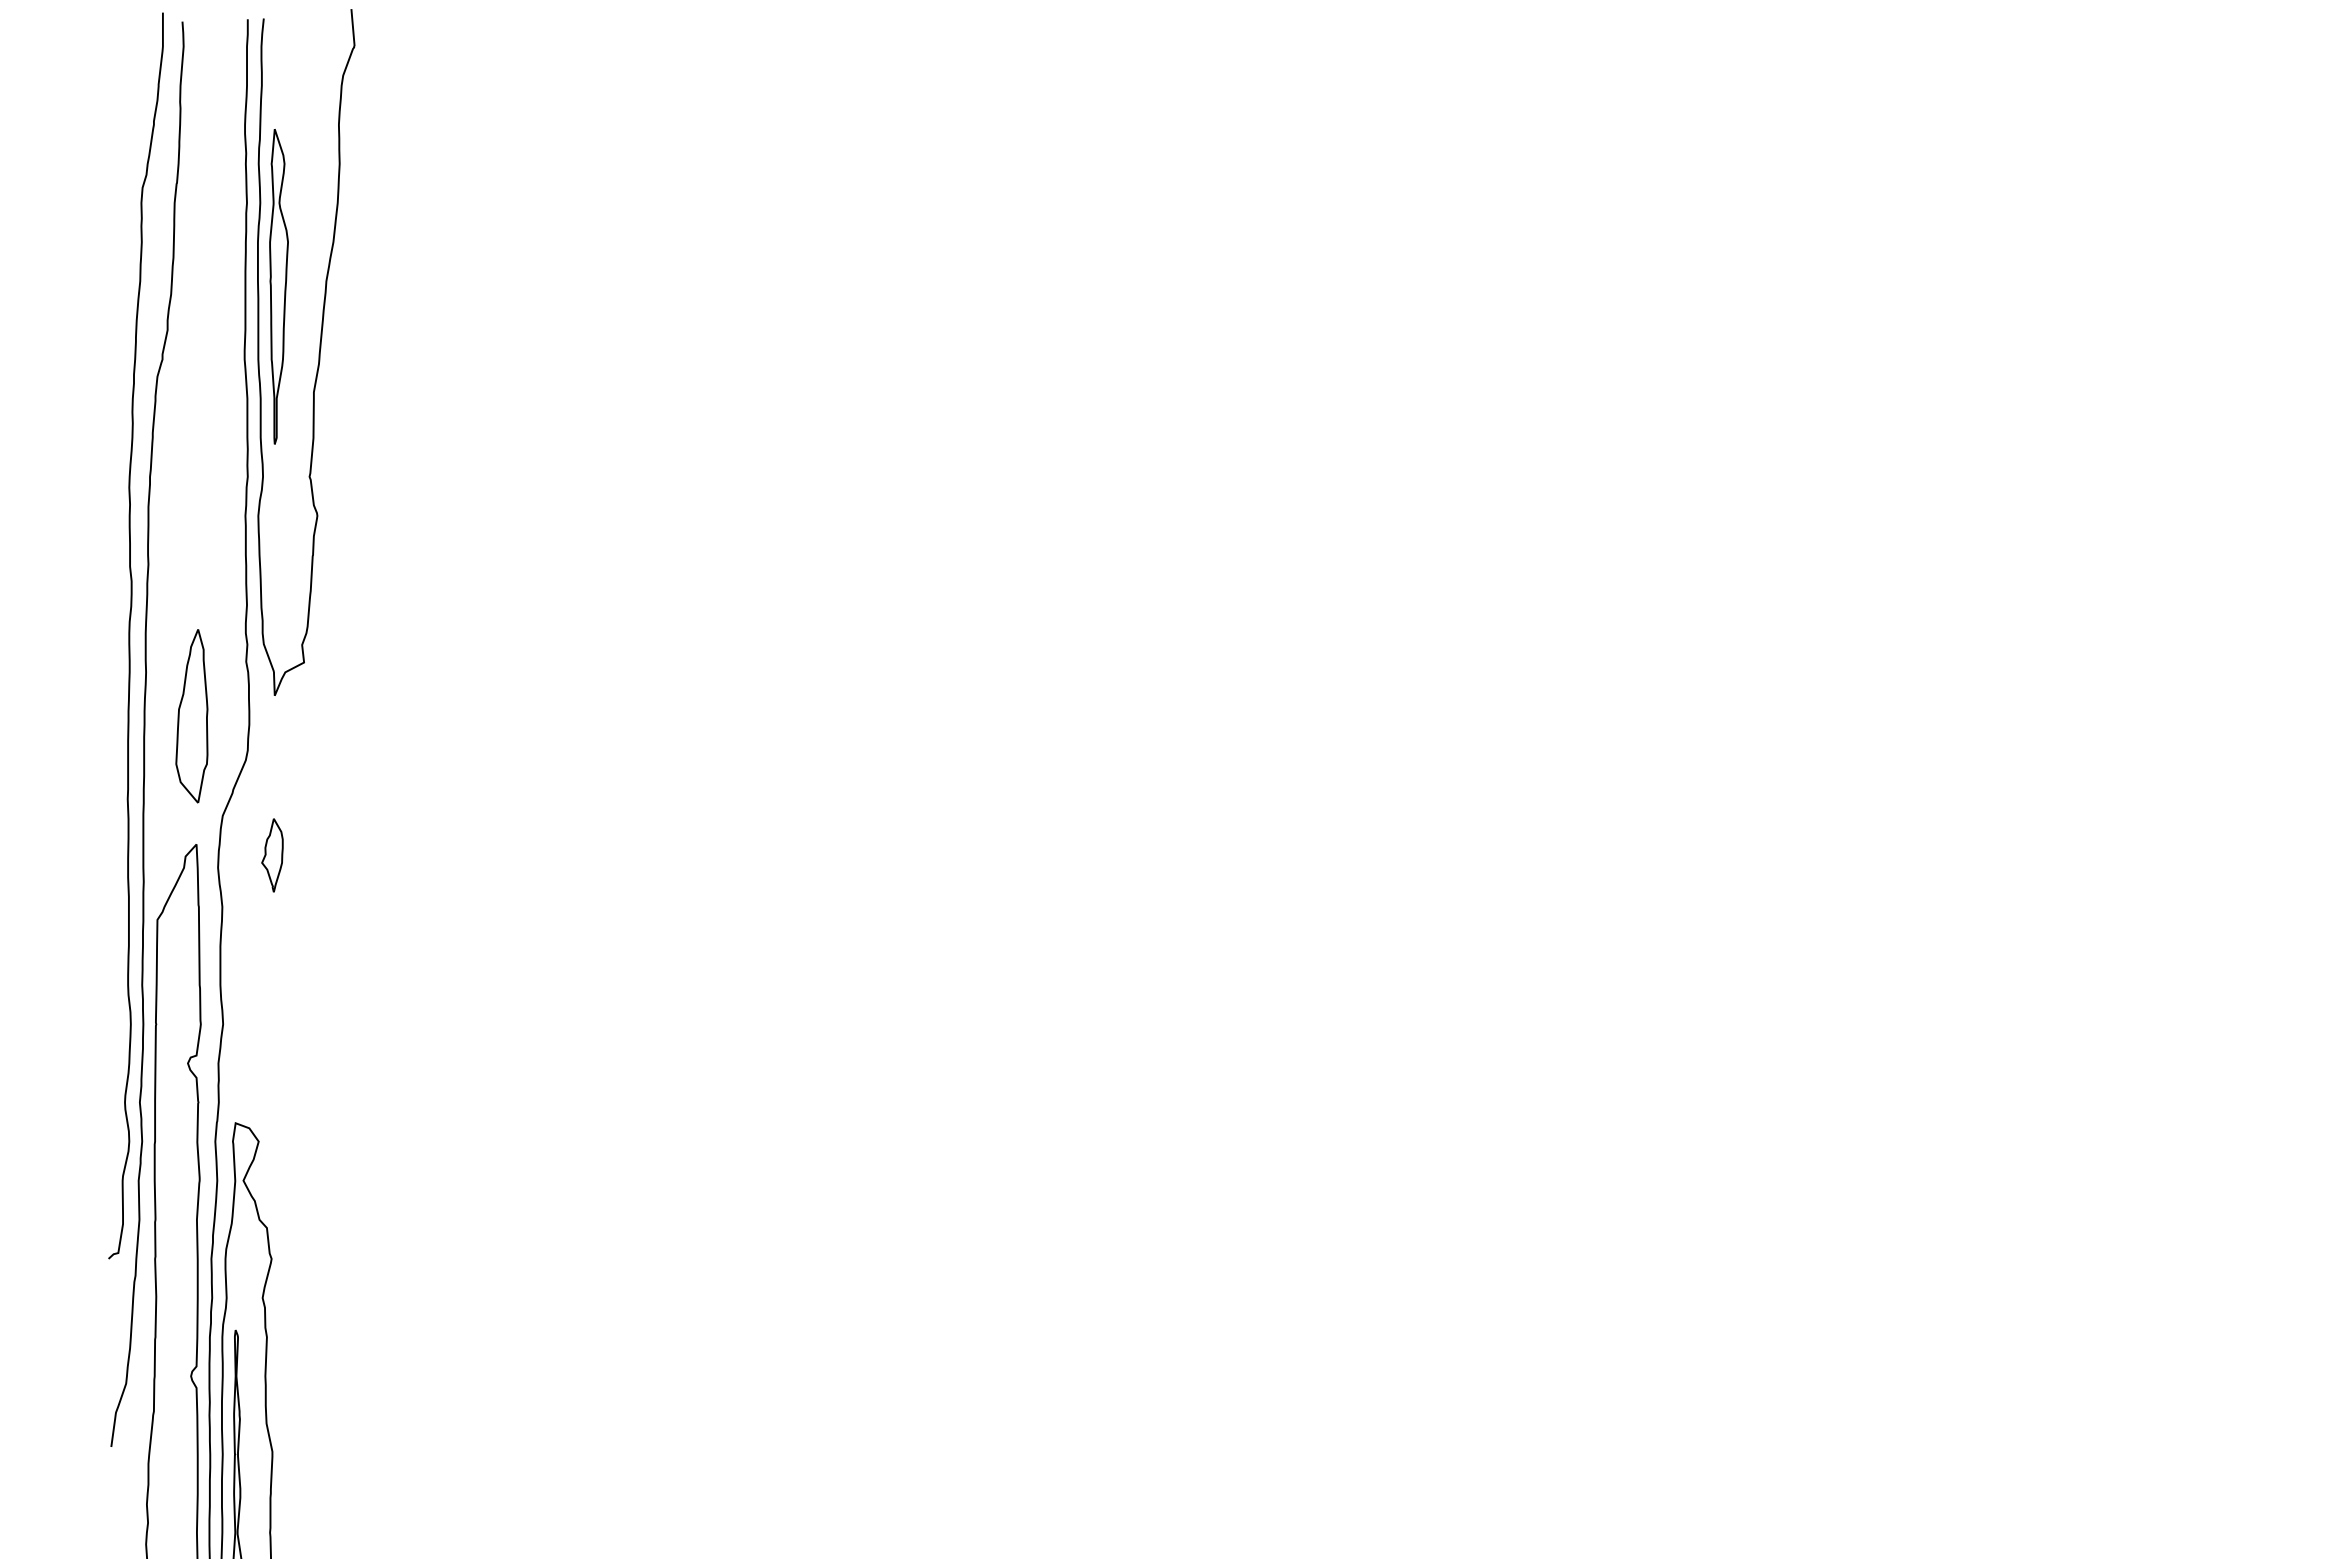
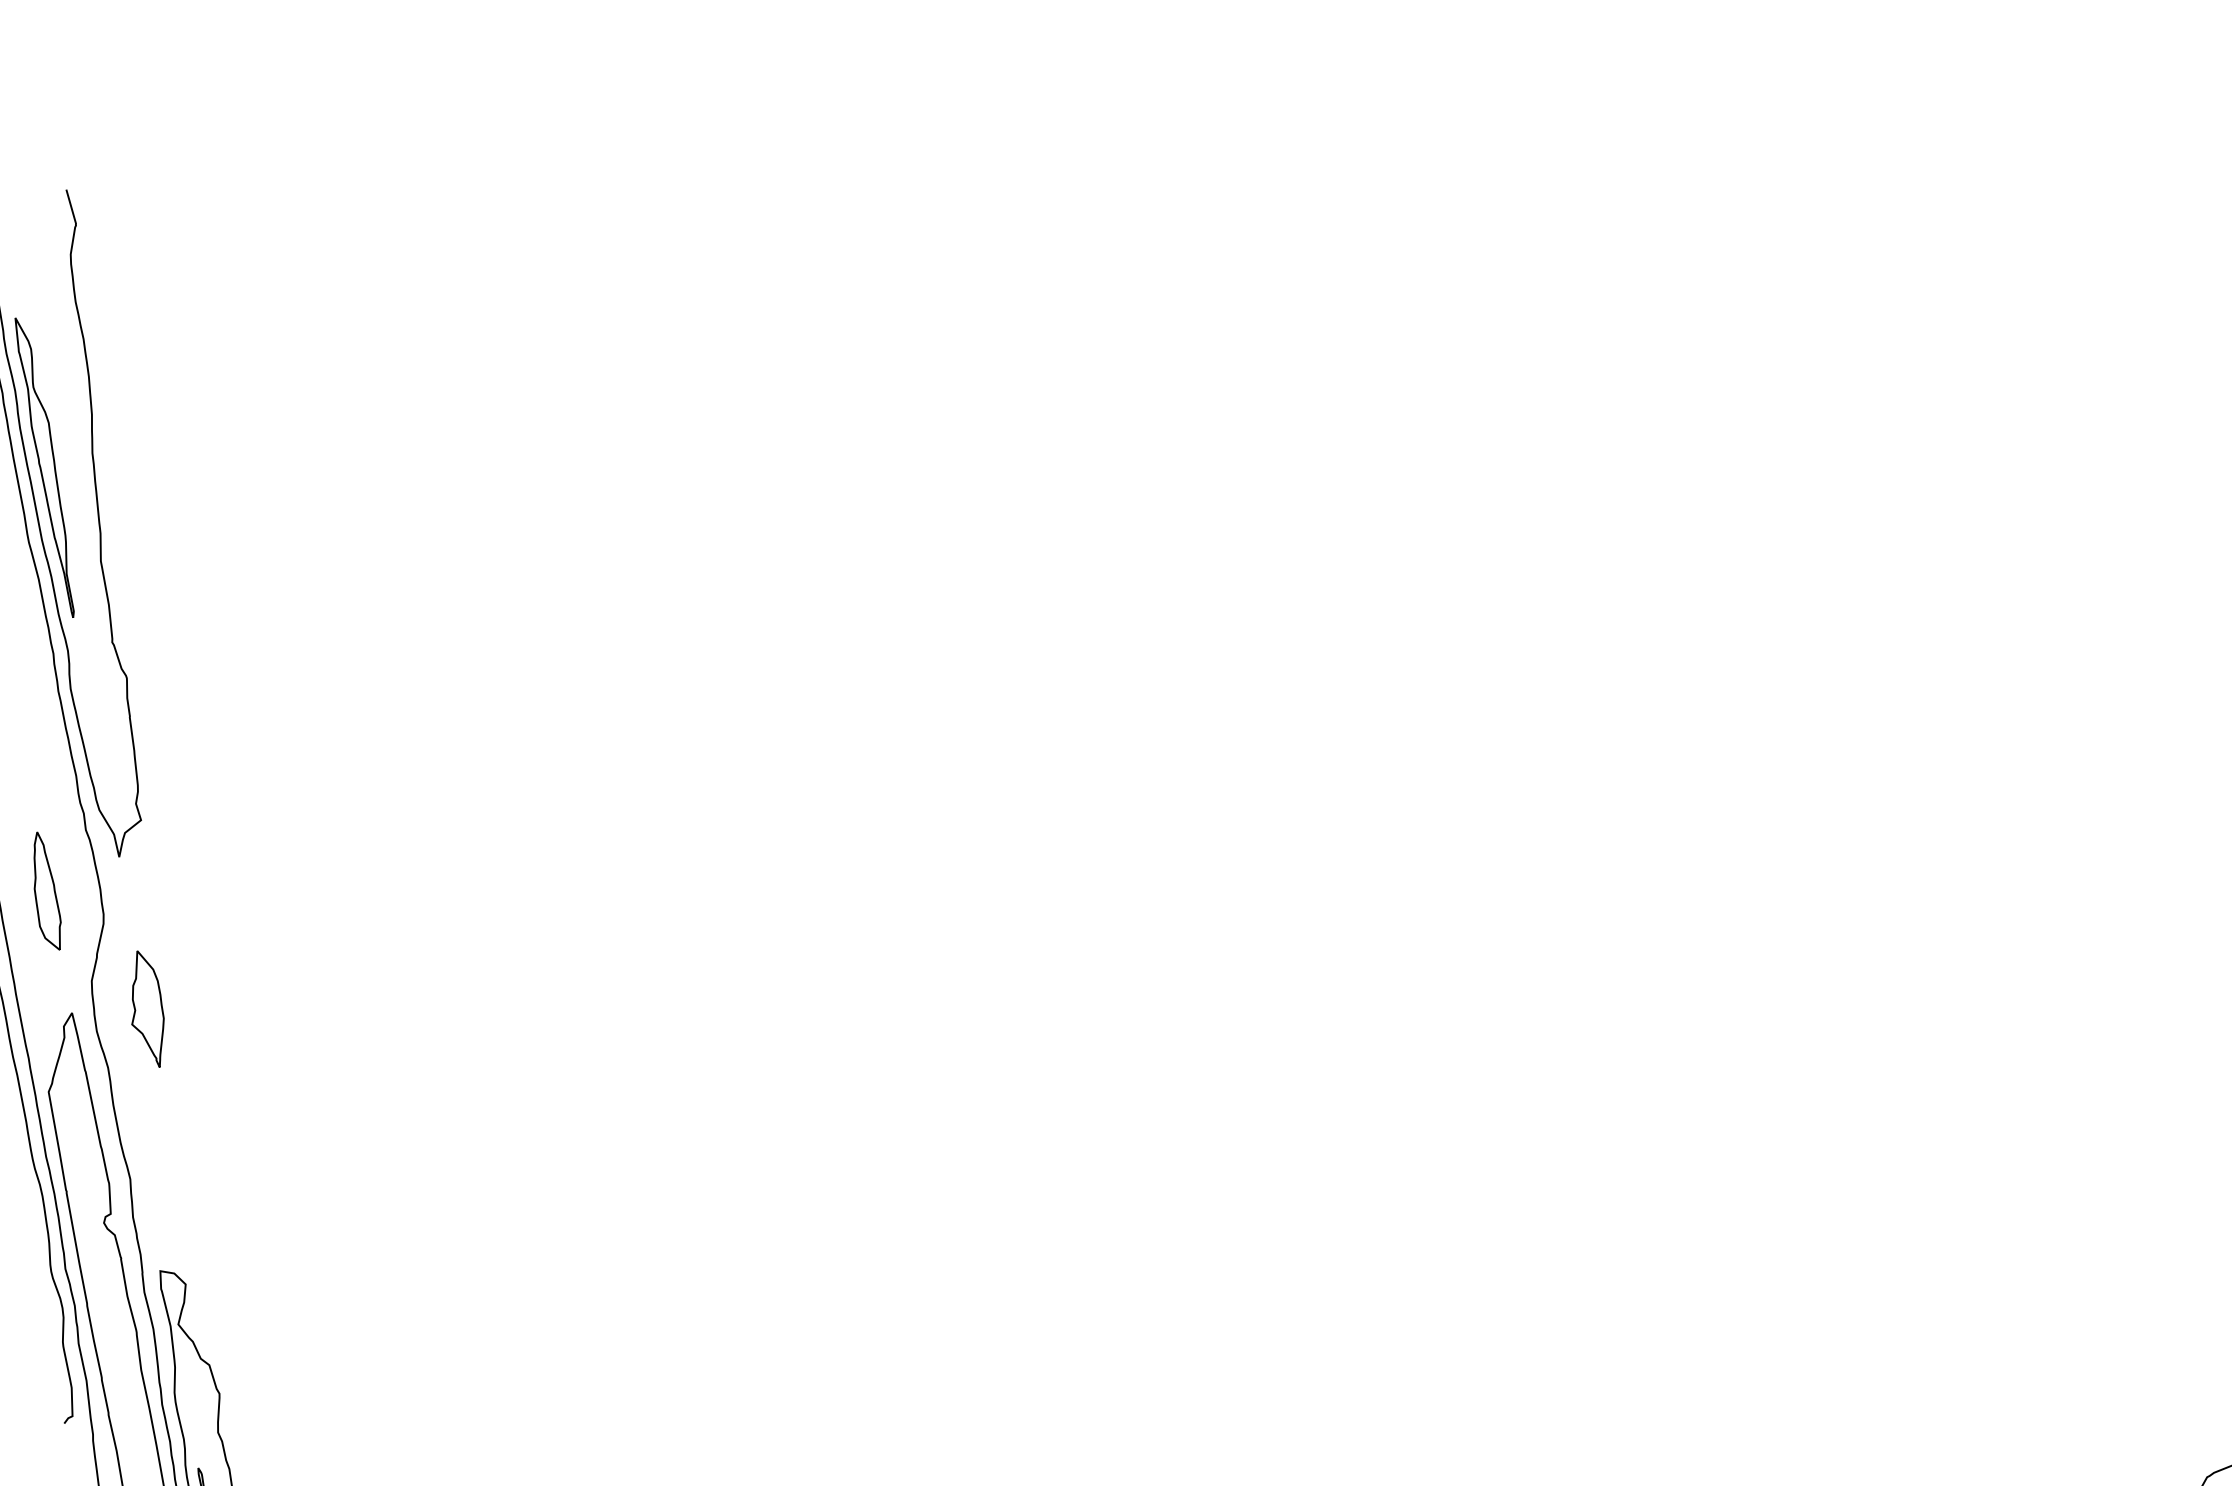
part: (192, 716) -> (44, 892), size x0.71
part: (272, 855) -> (146, 1009), size x1.67

